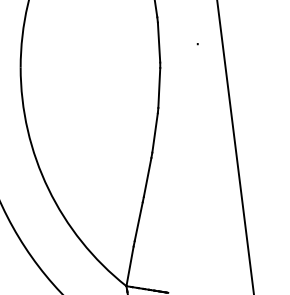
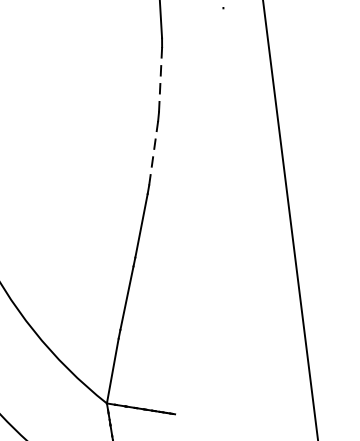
line: (159, 87) -> (160, 78), solid -> dashed
line: (155, 132) -> (154, 152), solid -> dashed

